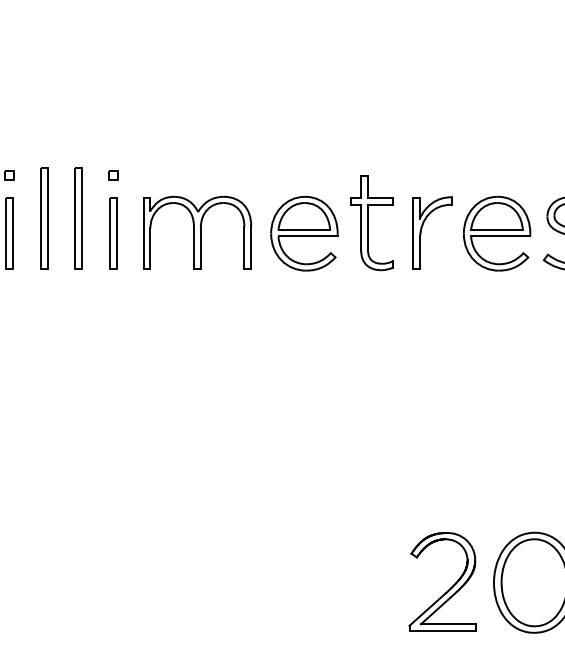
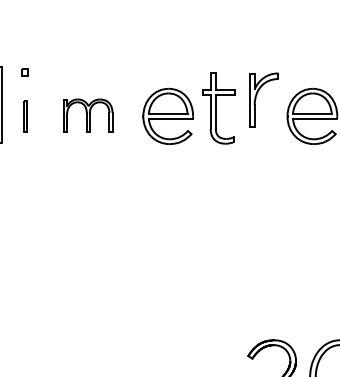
part: (422, 229) -> (256, 97), moved
part: (197, 232) -> (88, 115), size x0.6
part: (113, 233) -> (25, 116), size x0.6

